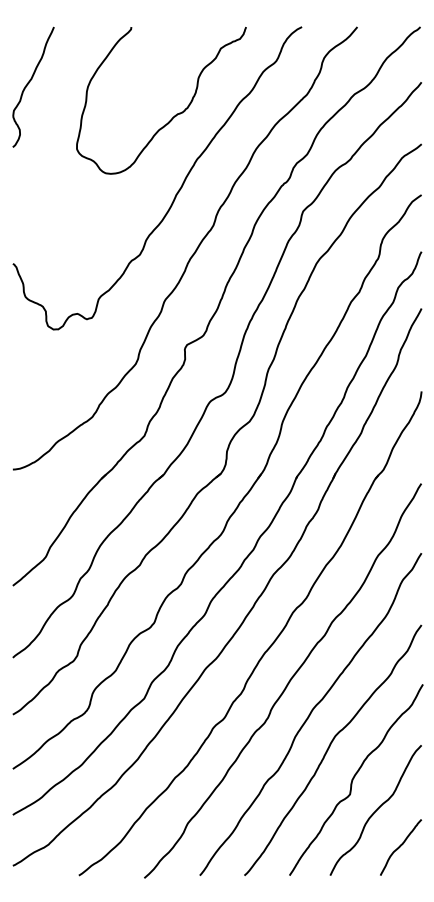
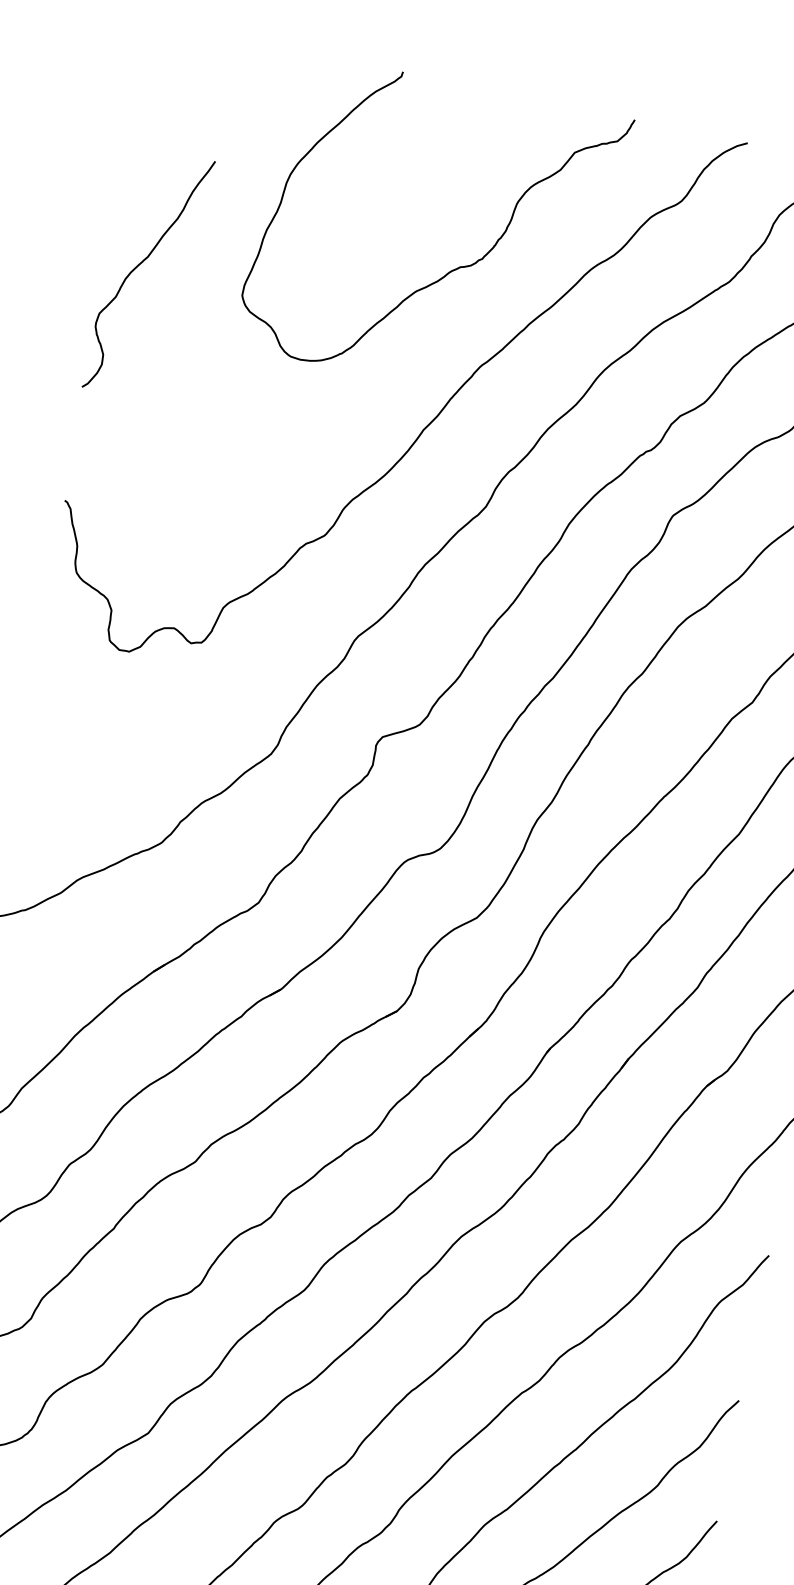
curve: (29, 83) -> (142, 265), moved

